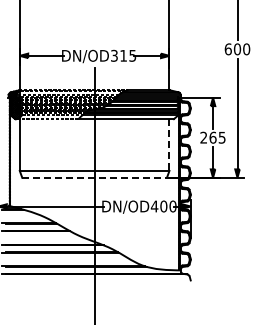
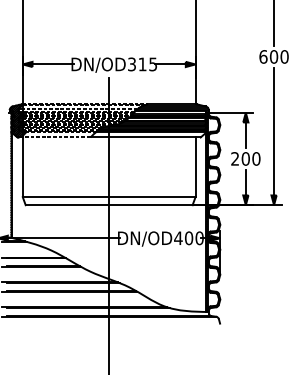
text: (217, 137) -> (250, 158), 265 -> 200
line: (169, 145) -> (195, 167), dashed -> solid
line: (95, 177) -> (110, 204), dashed -> solid

